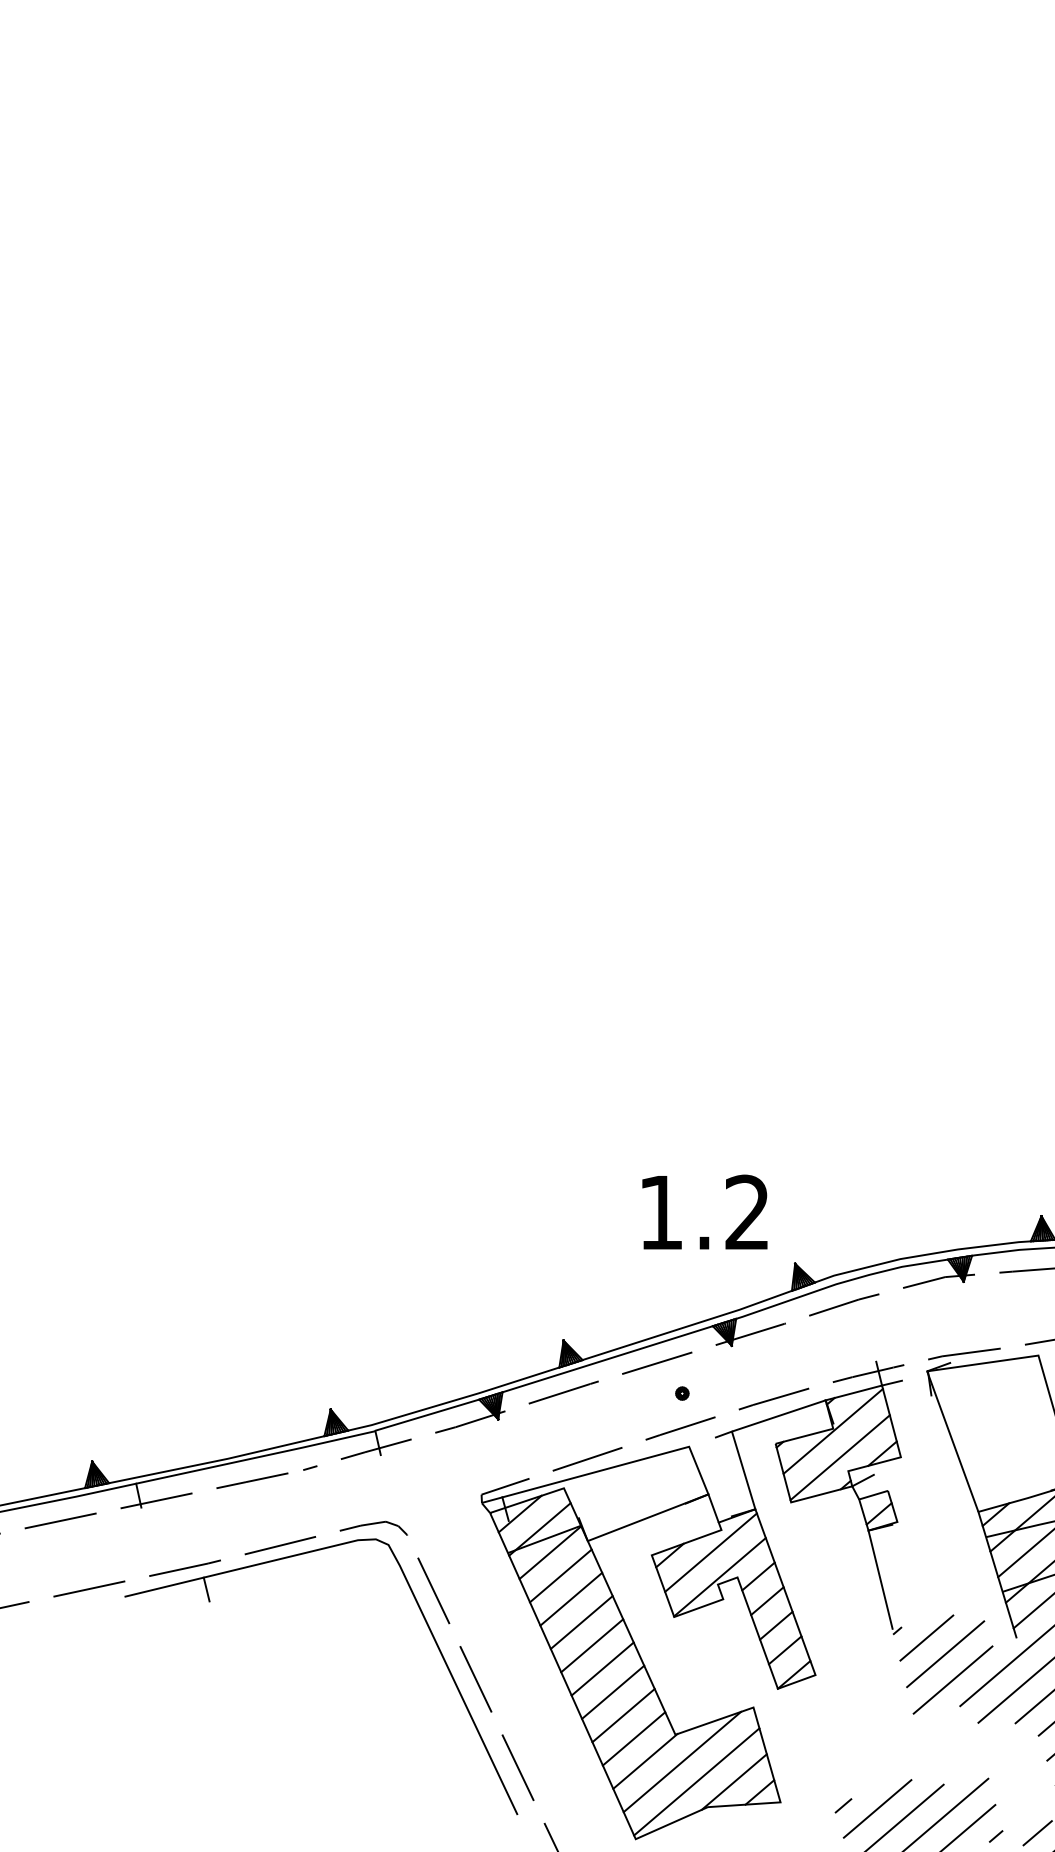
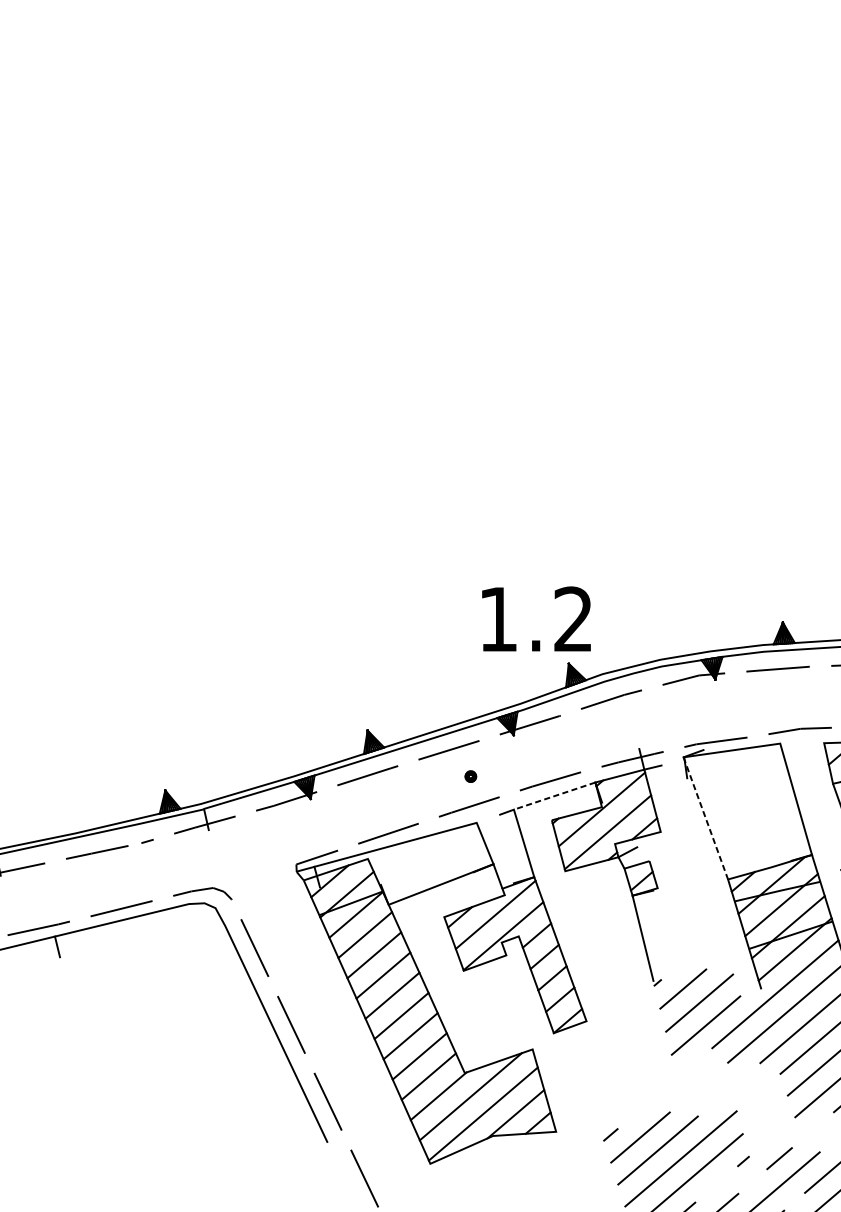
text: (704, 1211) -> (536, 618), moved
line: (778, 1416) -> (554, 796), solid -> dashed
line: (952, 1441) -> (705, 818), solid -> dashed

